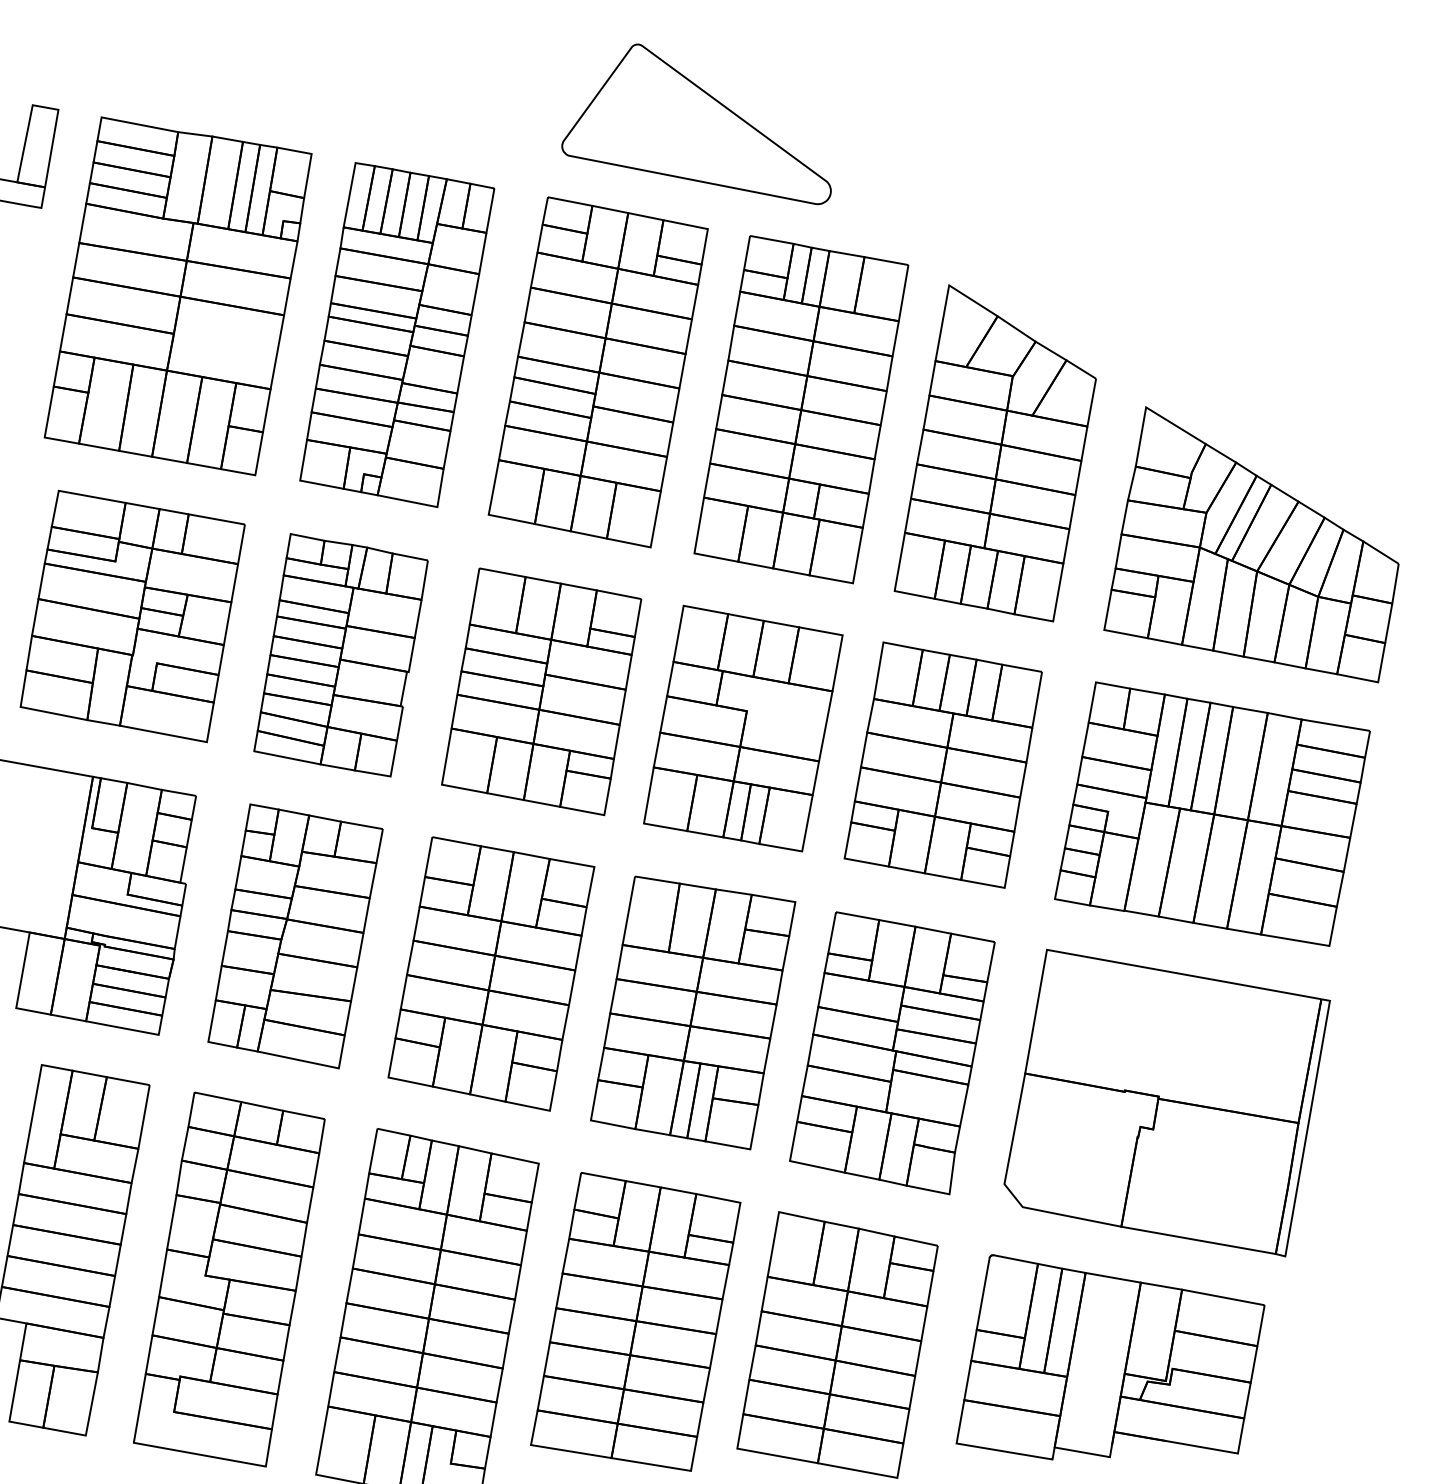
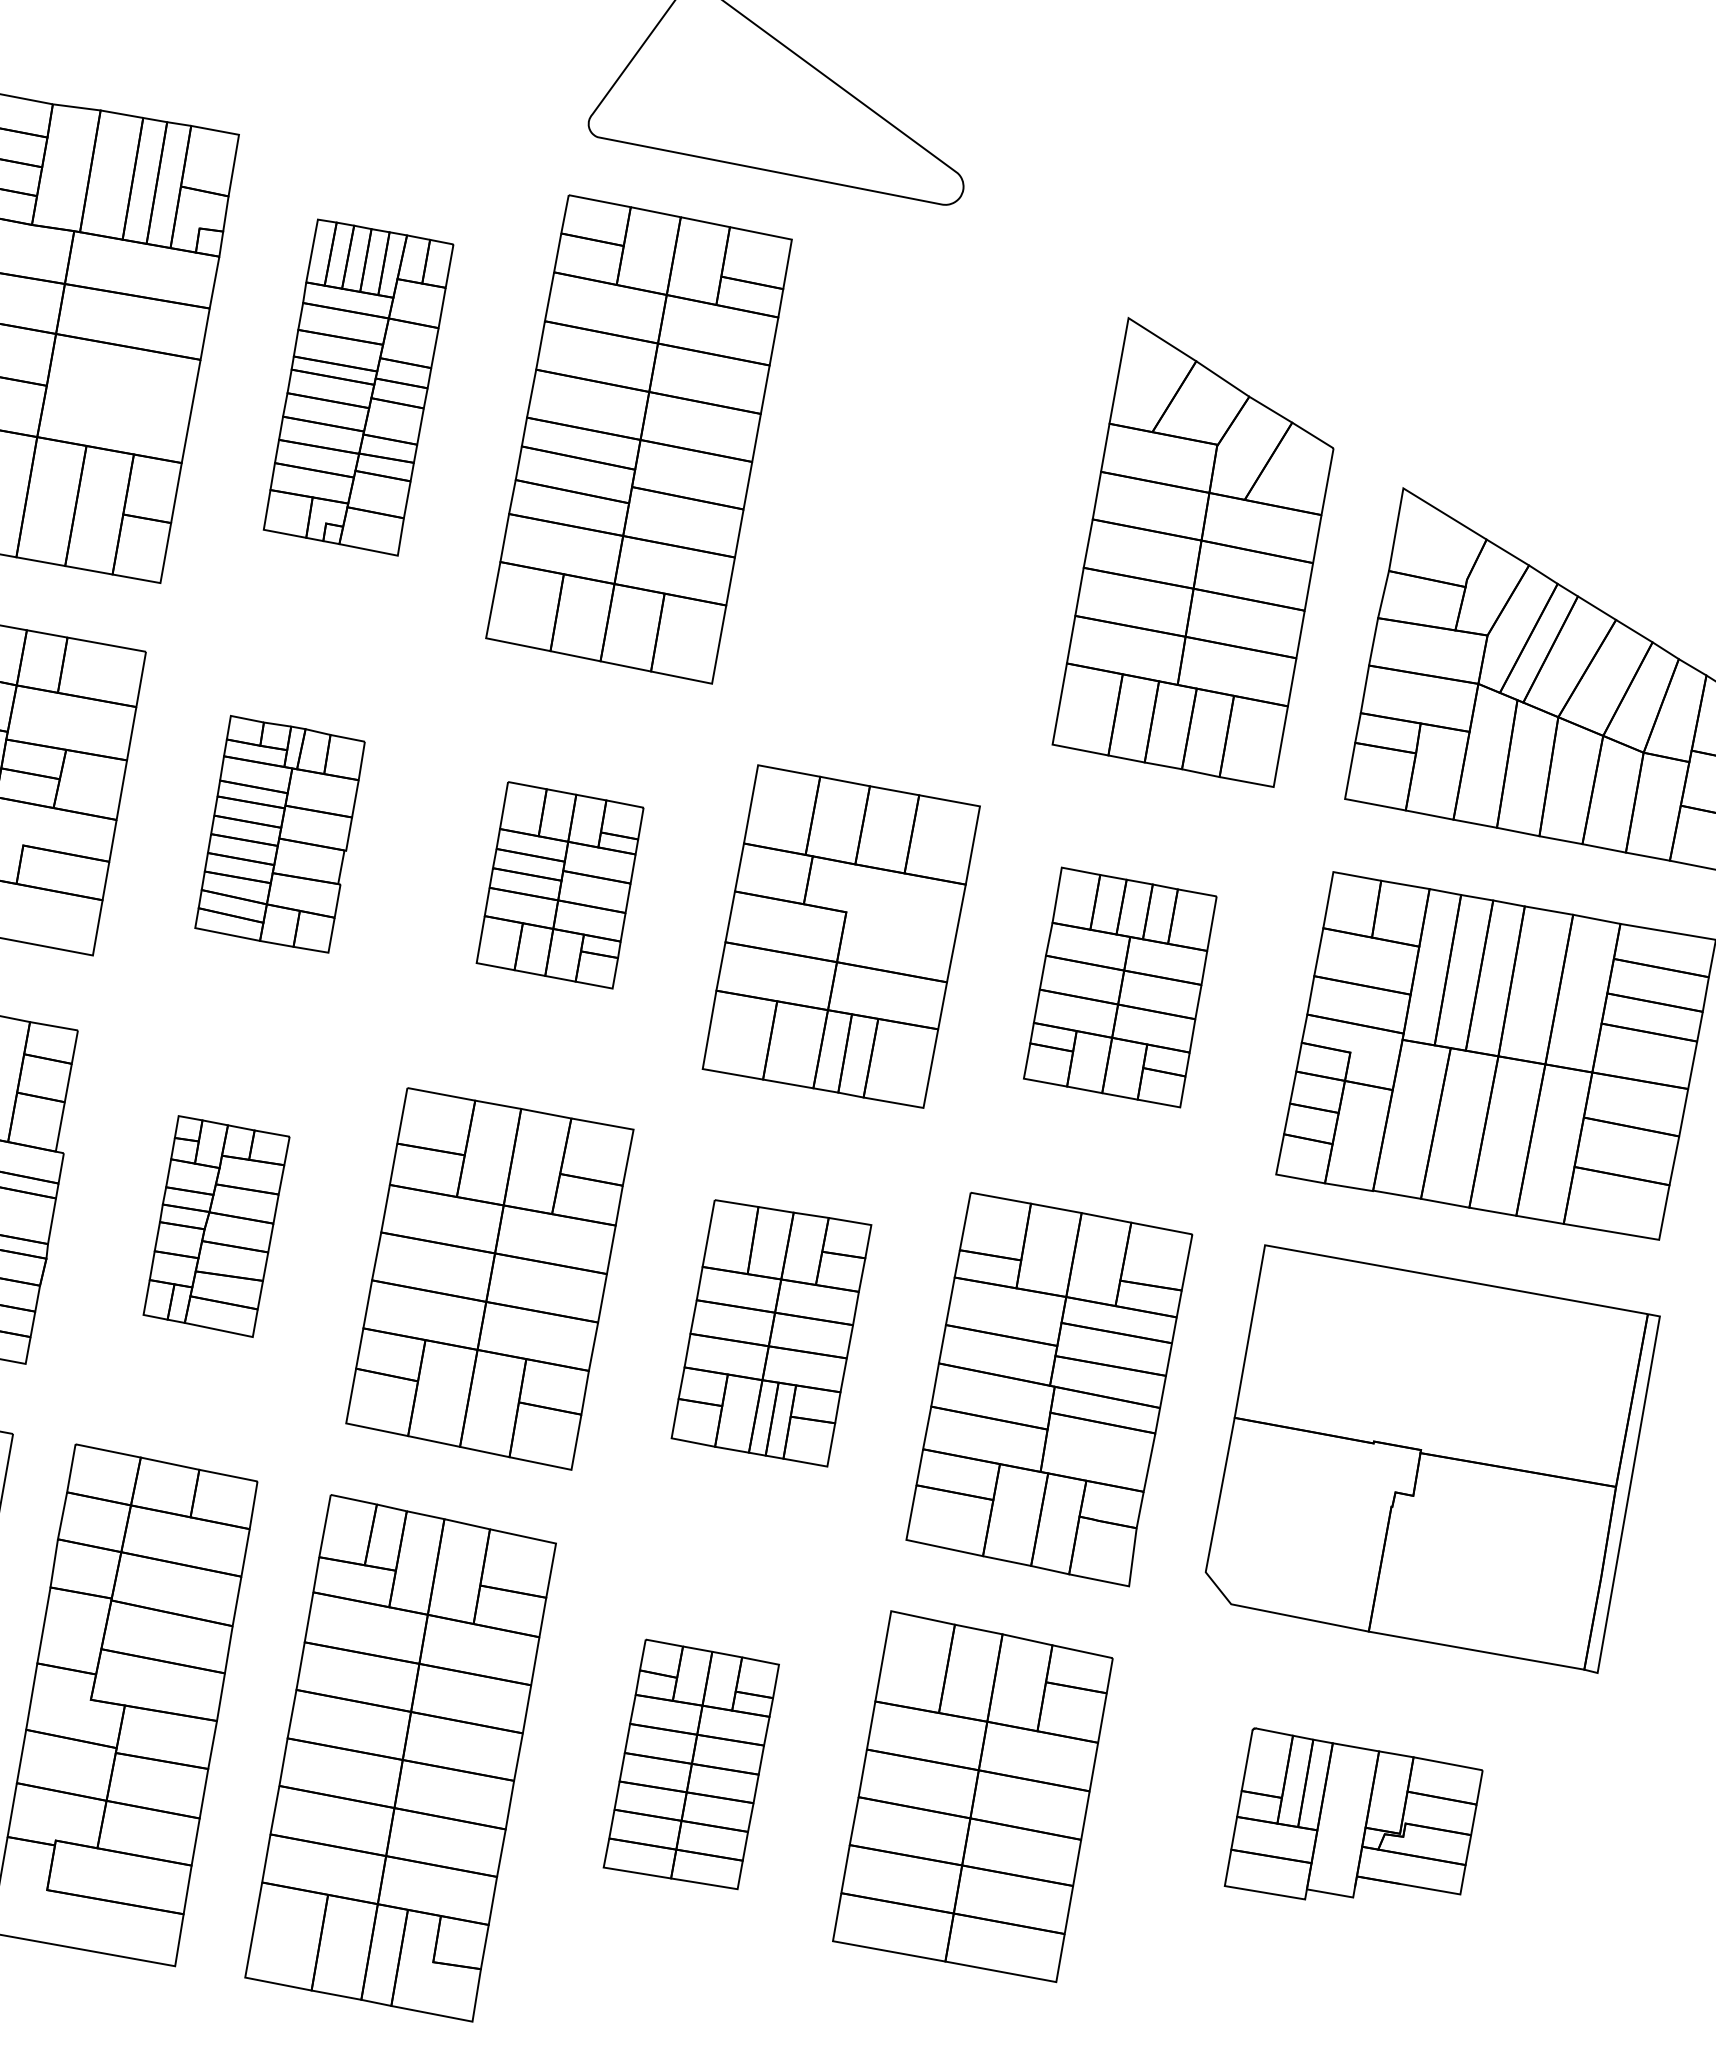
part: (397, 335) -> (358, 388), size x0.7
part: (801, 409) -> (922, 491), removed
part: (340, 655) -> (279, 834), size x0.7
part: (541, 691) -> (559, 884), size x0.6
part: (942, 764) -> (1119, 986), size x0.7
part: (295, 936) -> (216, 1226), size x0.6
part: (693, 1012) -> (771, 1332), size x0.7
part: (635, 1321) -> (690, 1763), size x0.6
part: (1110, 1357) -> (1353, 1814), size x0.6

